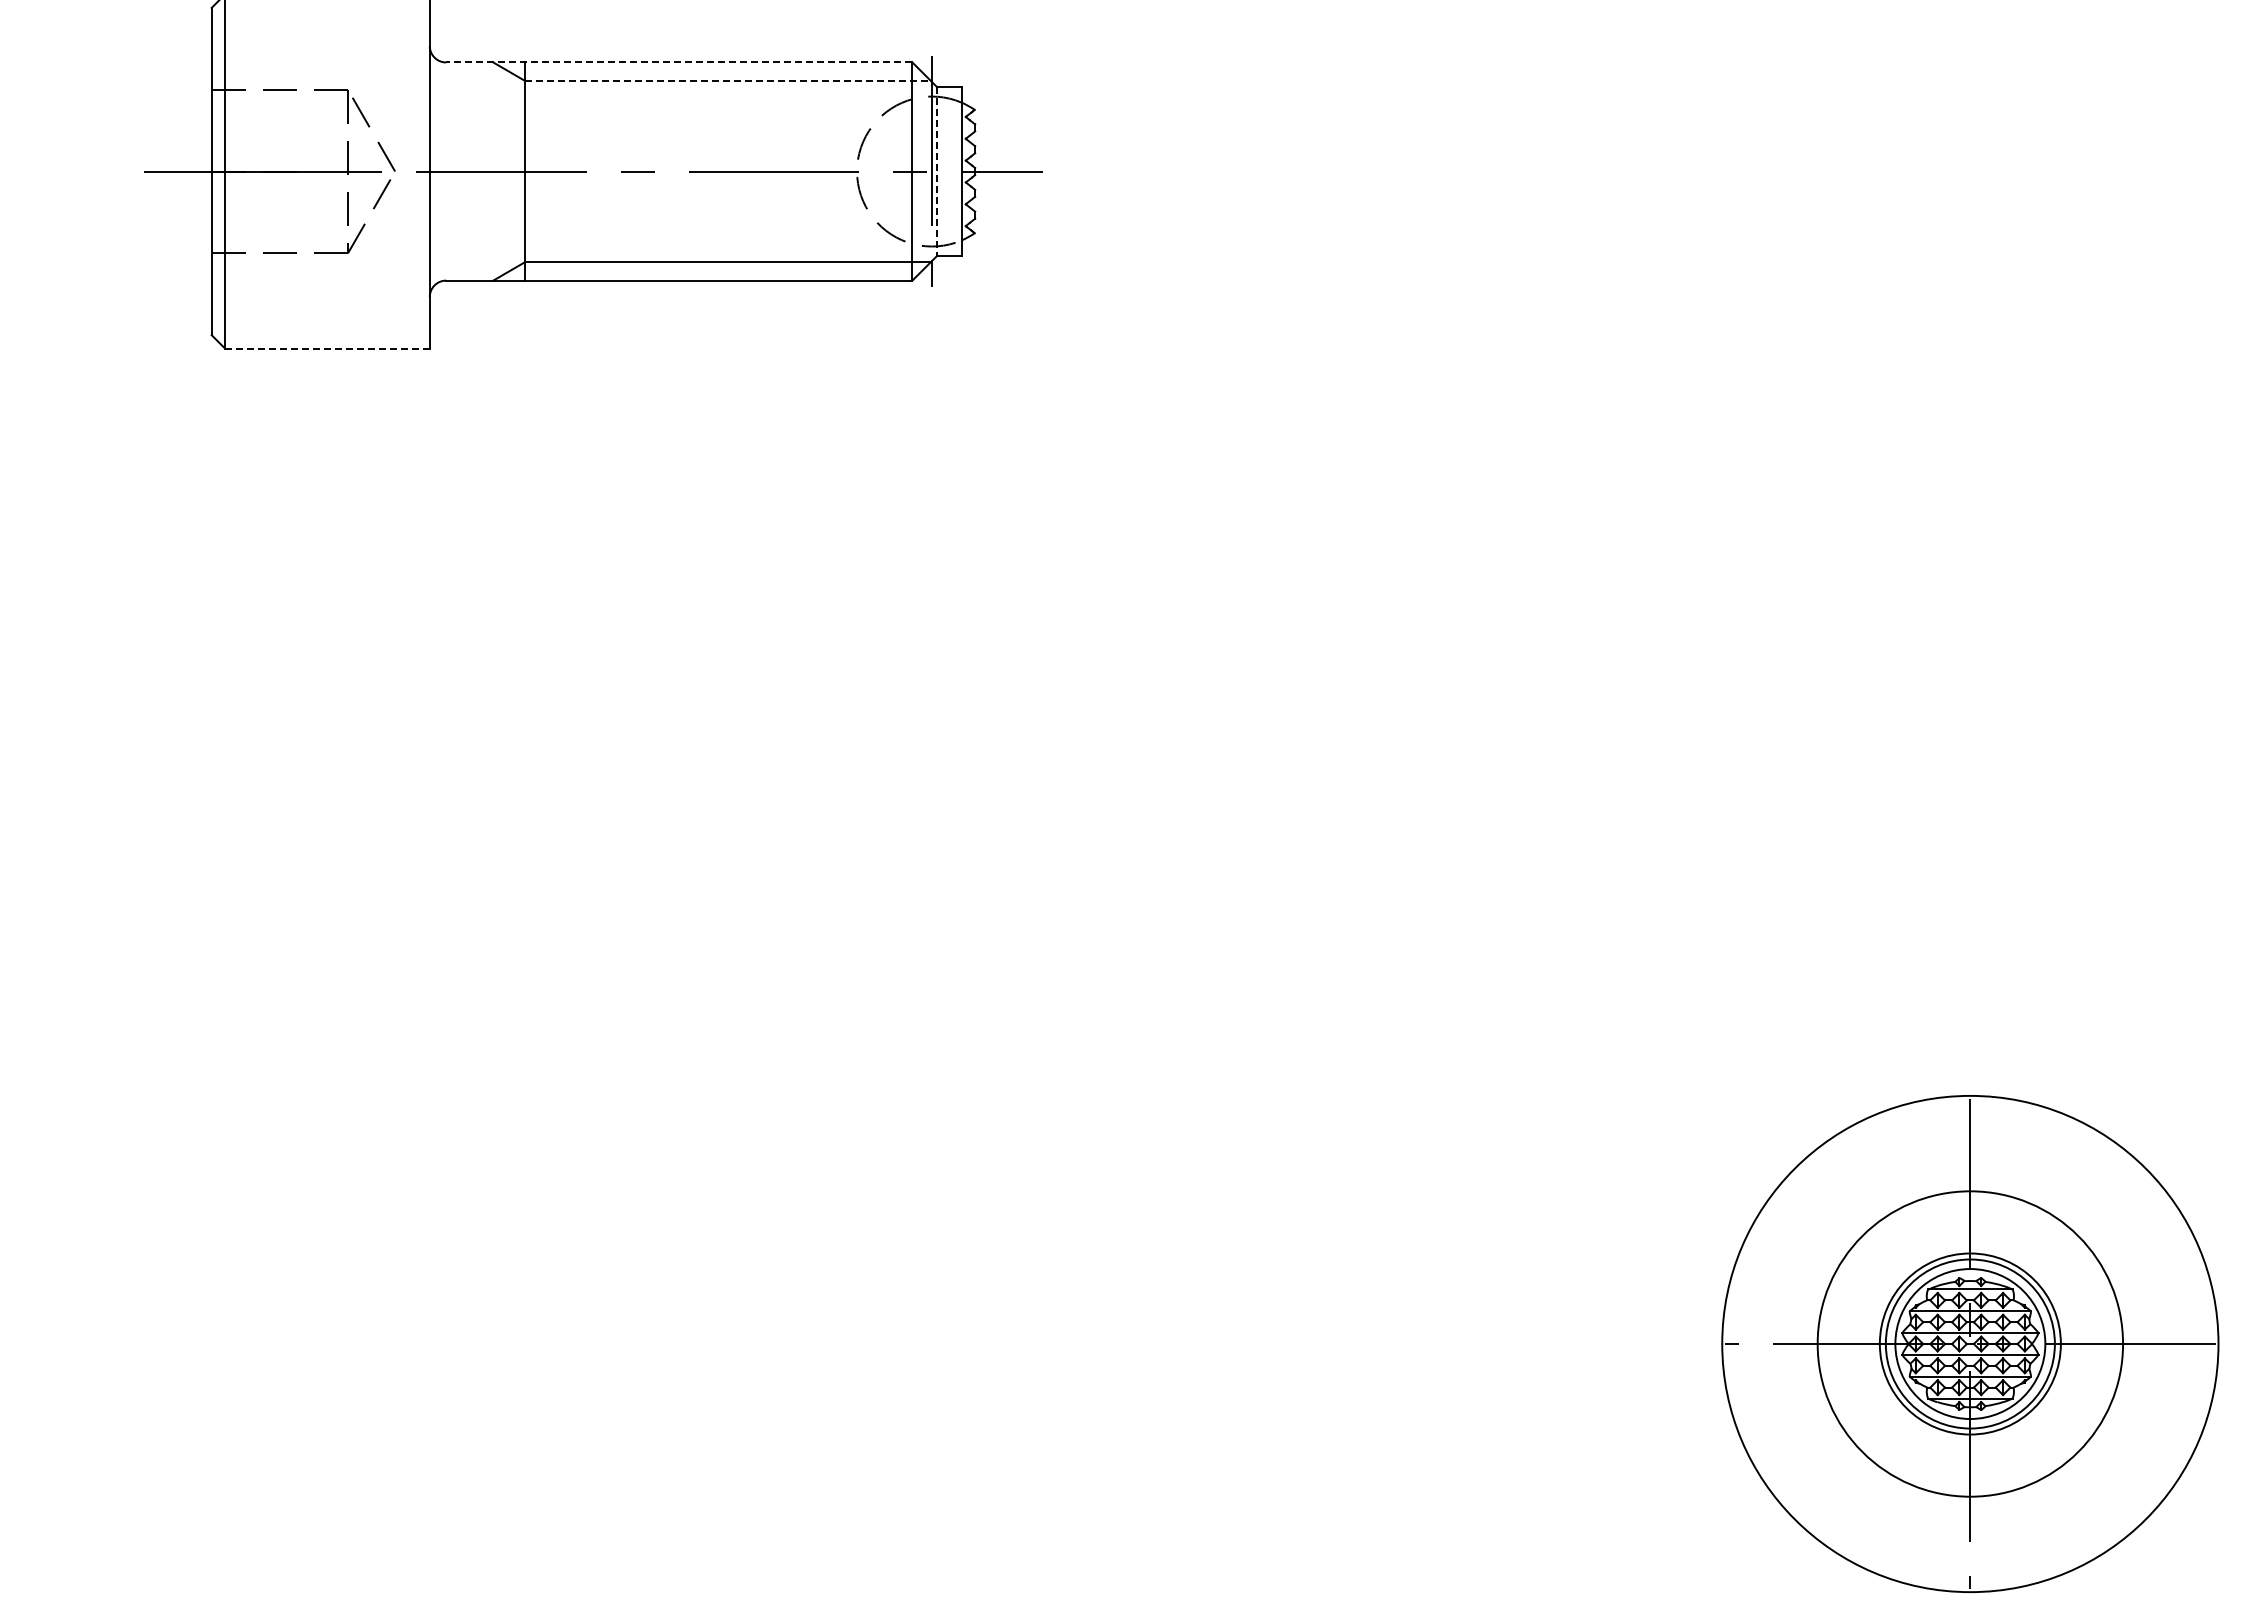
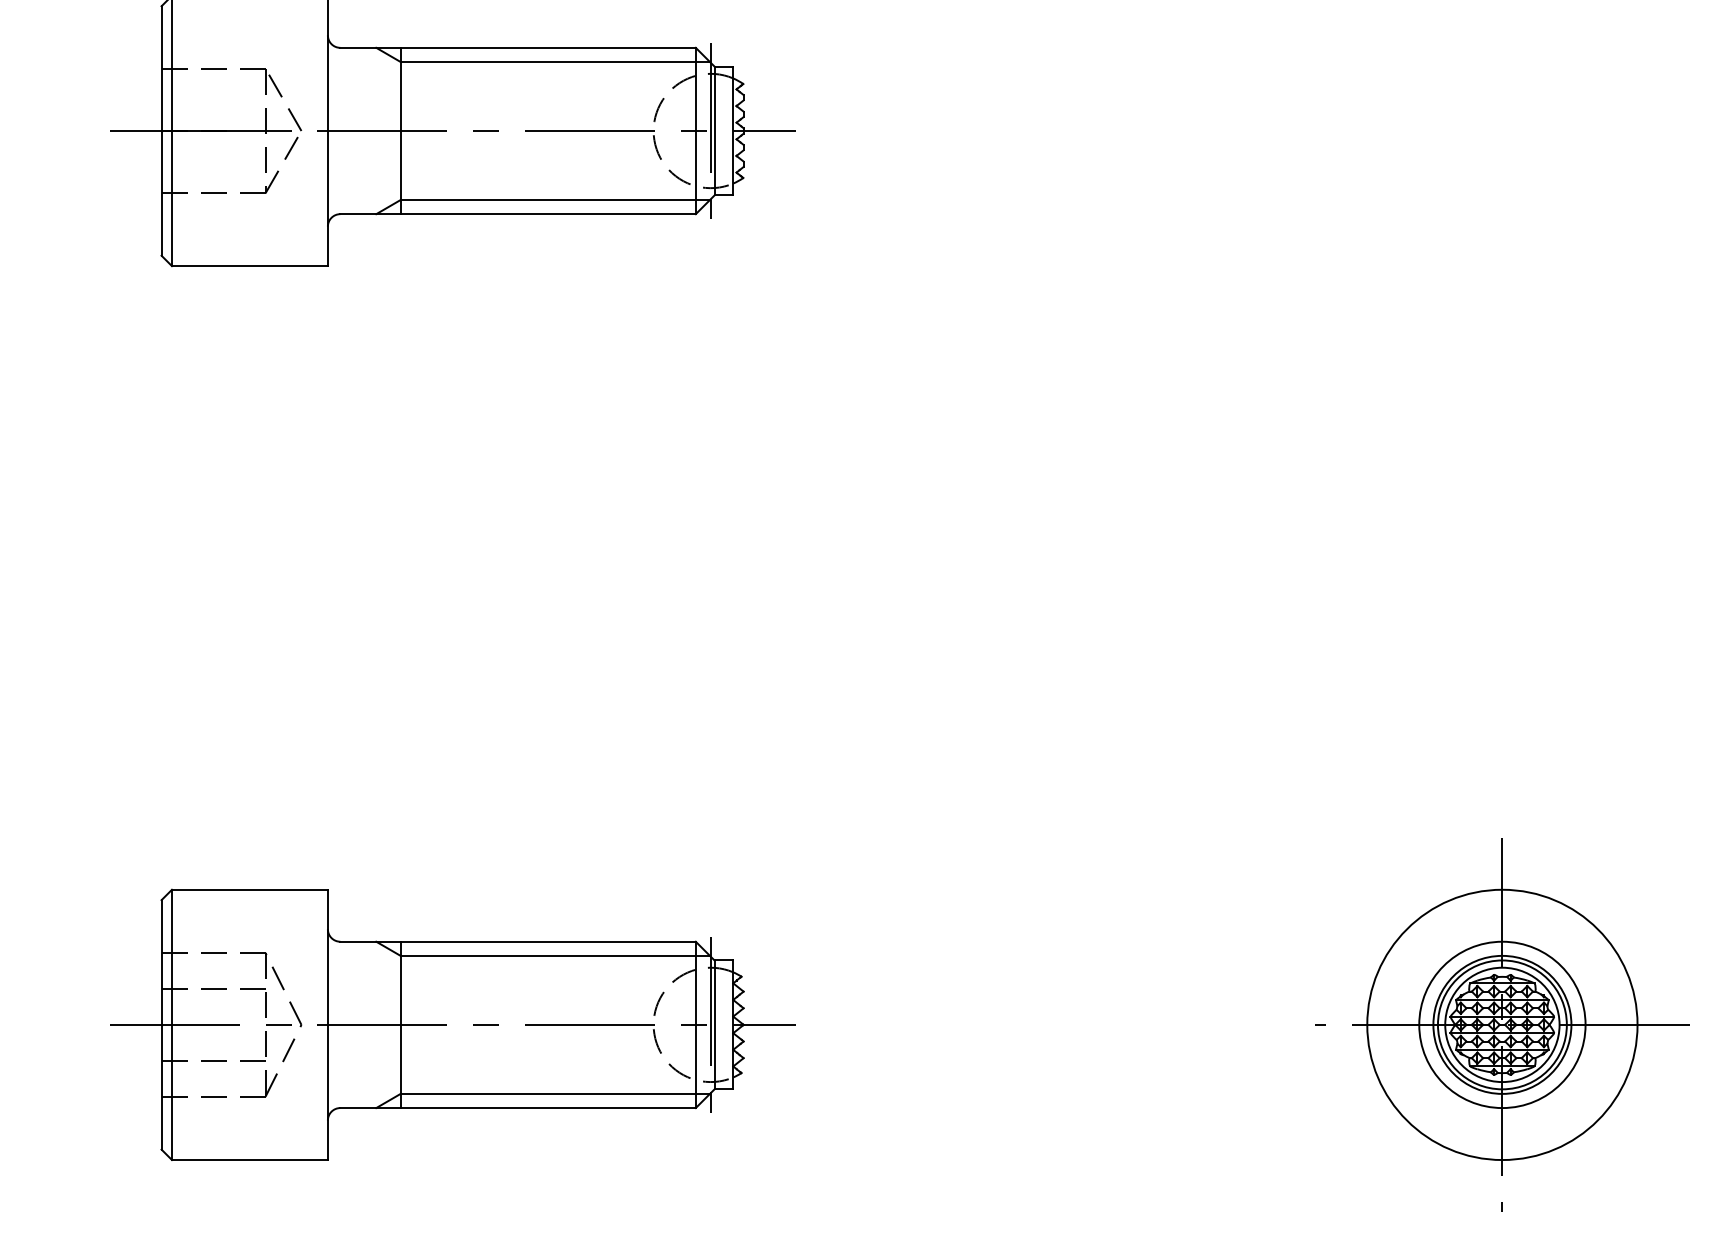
line: (678, 62) -> (517, 47), dashed -> solid
line: (728, 81) -> (555, 62), dashed -> solid
line: (936, 171) -> (714, 130), dashed -> solid
line: (328, 348) -> (250, 265), dashed -> solid
part: (593, 1343) -> (452, 1024), added
circle: (1970, 1343) -> (1502, 1024), size x0.71
circle: (1970, 1343) -> (1502, 1024), size x0.71

